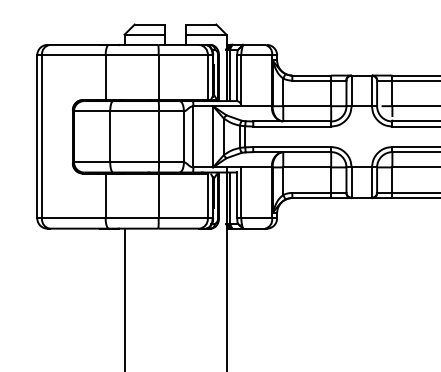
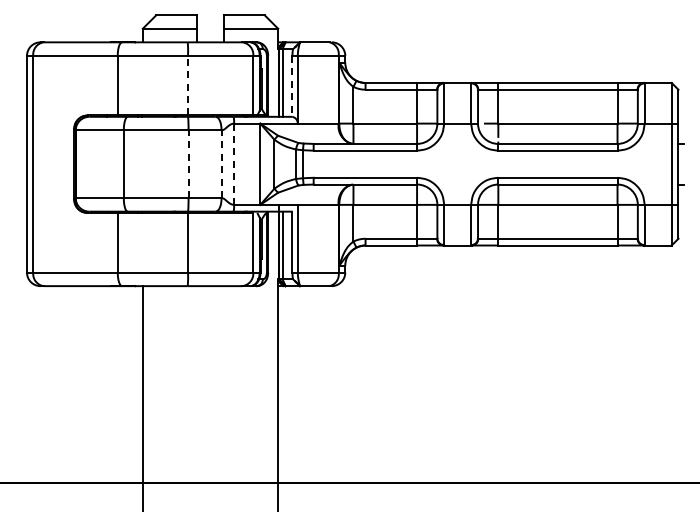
line: (158, 77) -> (188, 85), solid -> dashed
line: (237, 78) -> (292, 86), solid -> dashed
line: (158, 136) -> (188, 164), solid -> dashed
line: (183, 136) -> (221, 164), solid -> dashed
line: (193, 136) -> (234, 164), solid -> dashed

